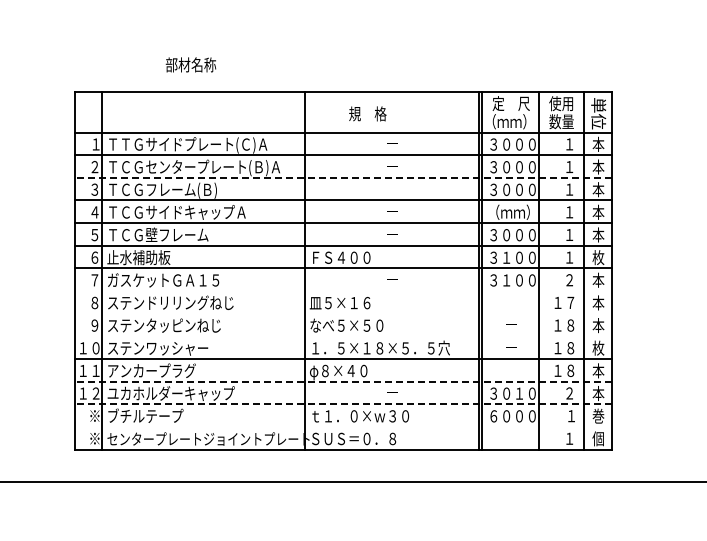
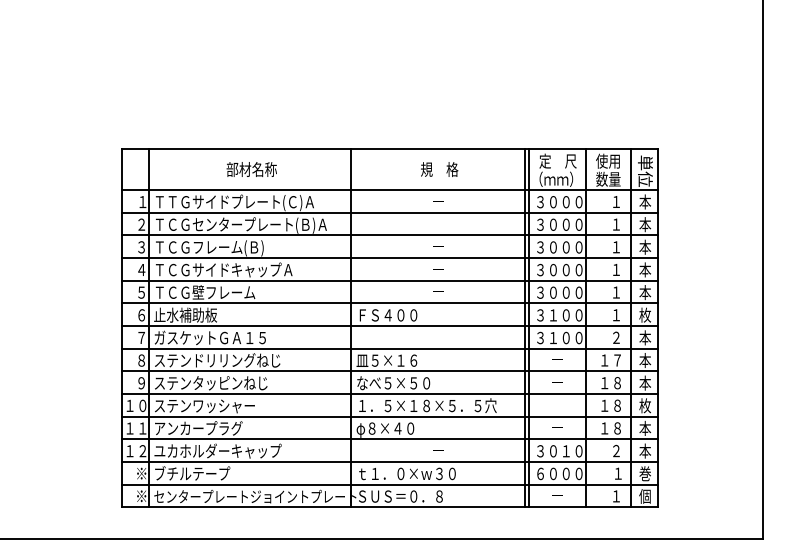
text: (190, 64) -> (251, 169), moved
text: (367, 113) -> (439, 169), moved
line: (342, 177) -> (389, 235), dashed -> solid
text: (512, 211) -> (559, 269), （ｍｍ） -> ３０００
line: (342, 290) -> (389, 348), added
line: (342, 313) -> (389, 371), added
line: (342, 335) -> (389, 393), added
line: (342, 381) -> (389, 439), dashed -> solid
line: (342, 403) -> (389, 461), dashed -> solid
line: (342, 426) -> (389, 484), added

